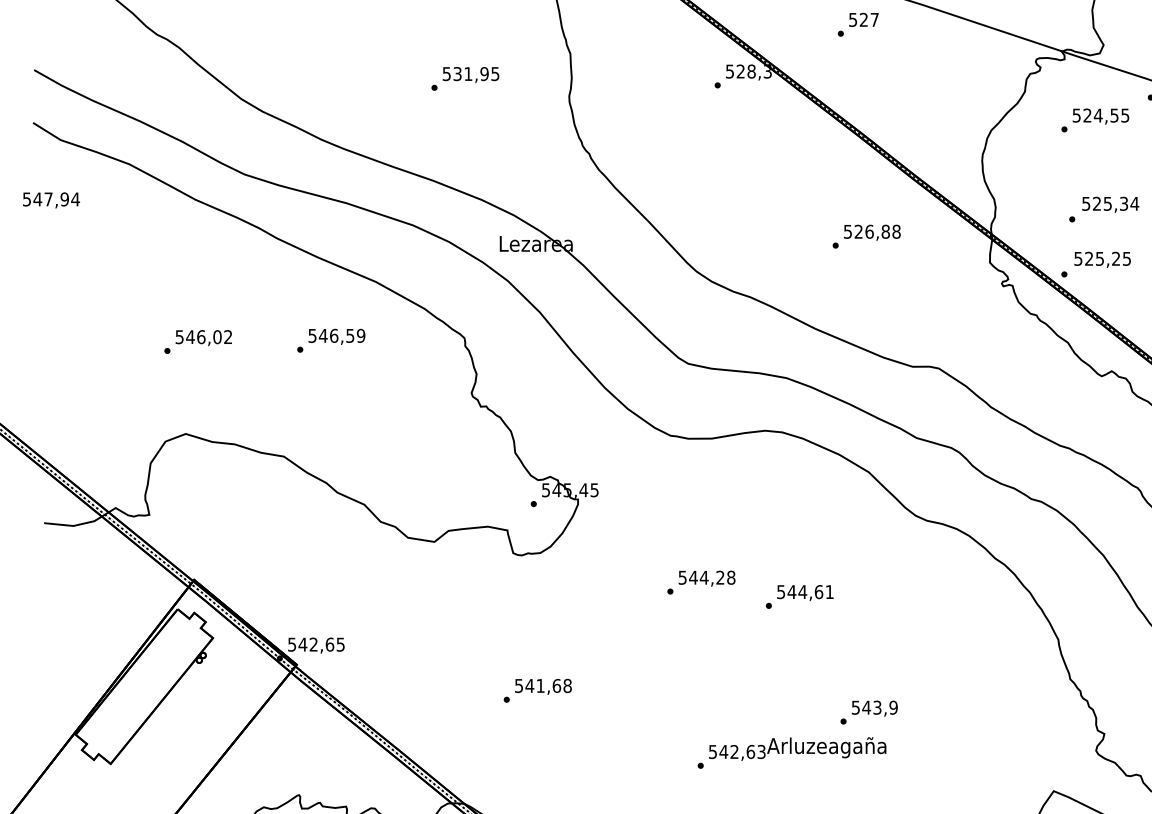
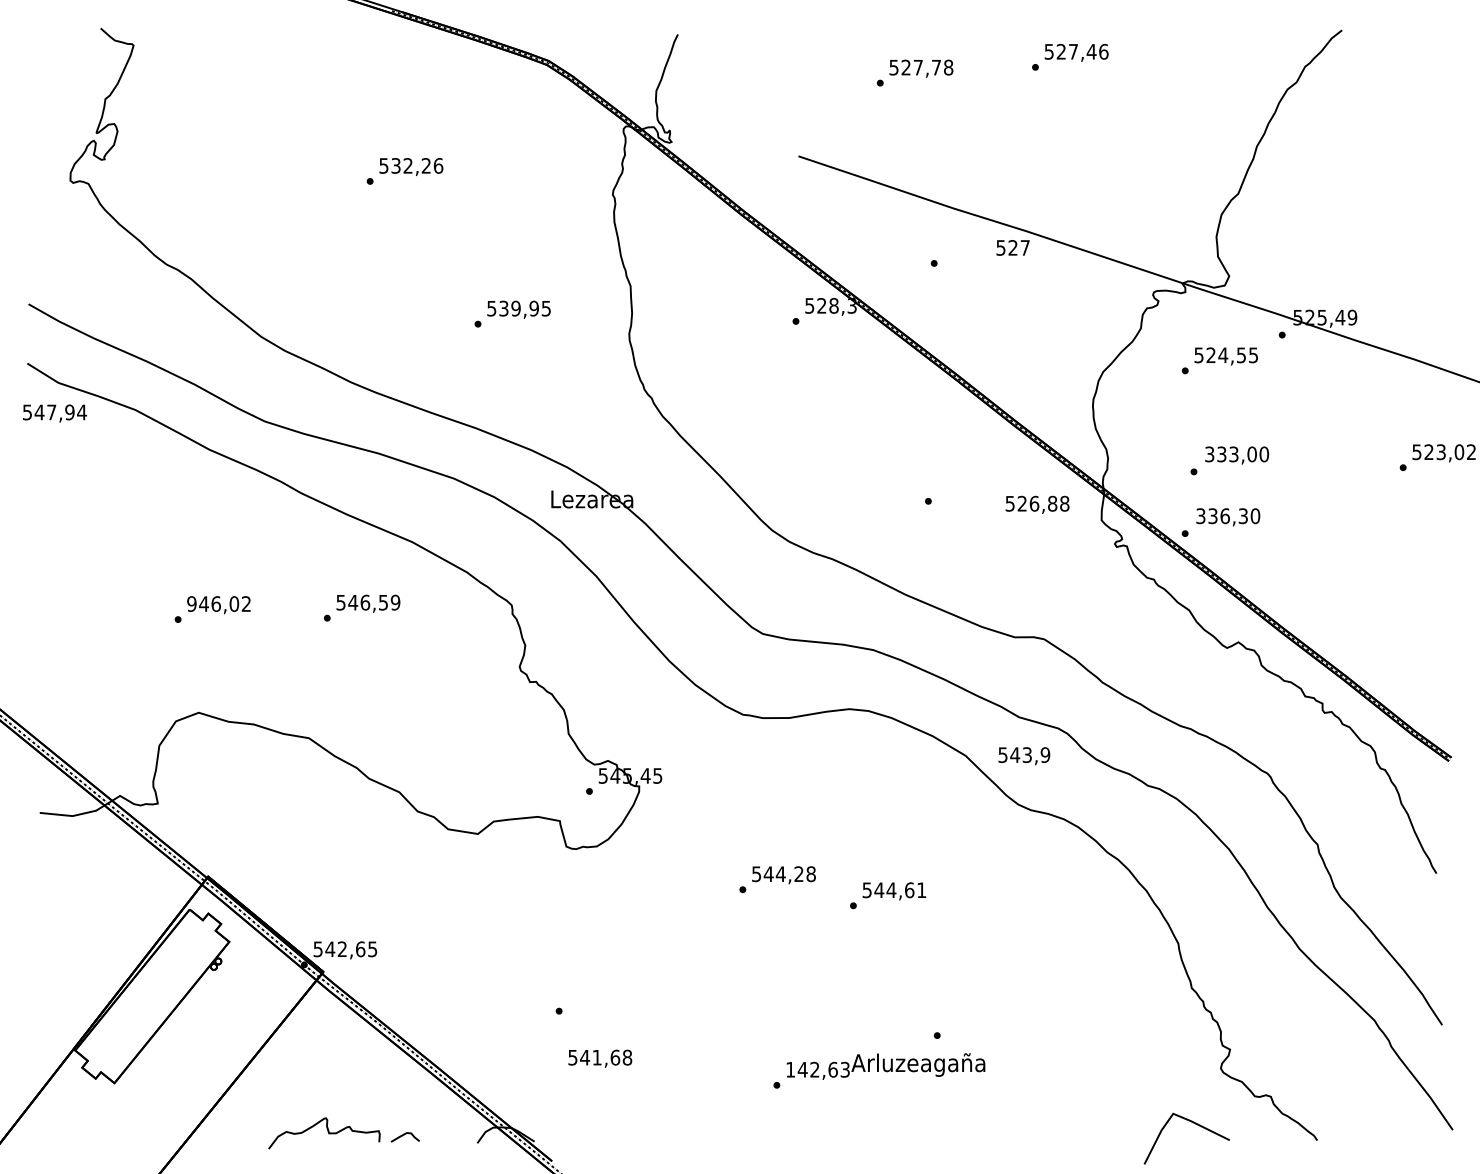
text: (863, 19) -> (1012, 247), moved
text: (467, 73) -> (515, 308), 531,95 -> 539,95
text: (51, 200) -> (54, 413), moved
text: (1110, 203) -> (1237, 454), 525,34 -> 333,00
text: (872, 232) -> (1037, 504), moved
text: (1102, 259) -> (1228, 516), 525,25 -> 336,30
text: (179, 336) -> (191, 603), 546,02 -> 946,02
text: (543, 686) -> (600, 1058), moved
text: (874, 708) -> (1024, 756), moved
text: (712, 751) -> (790, 1069), 542,63 -> 142,63

